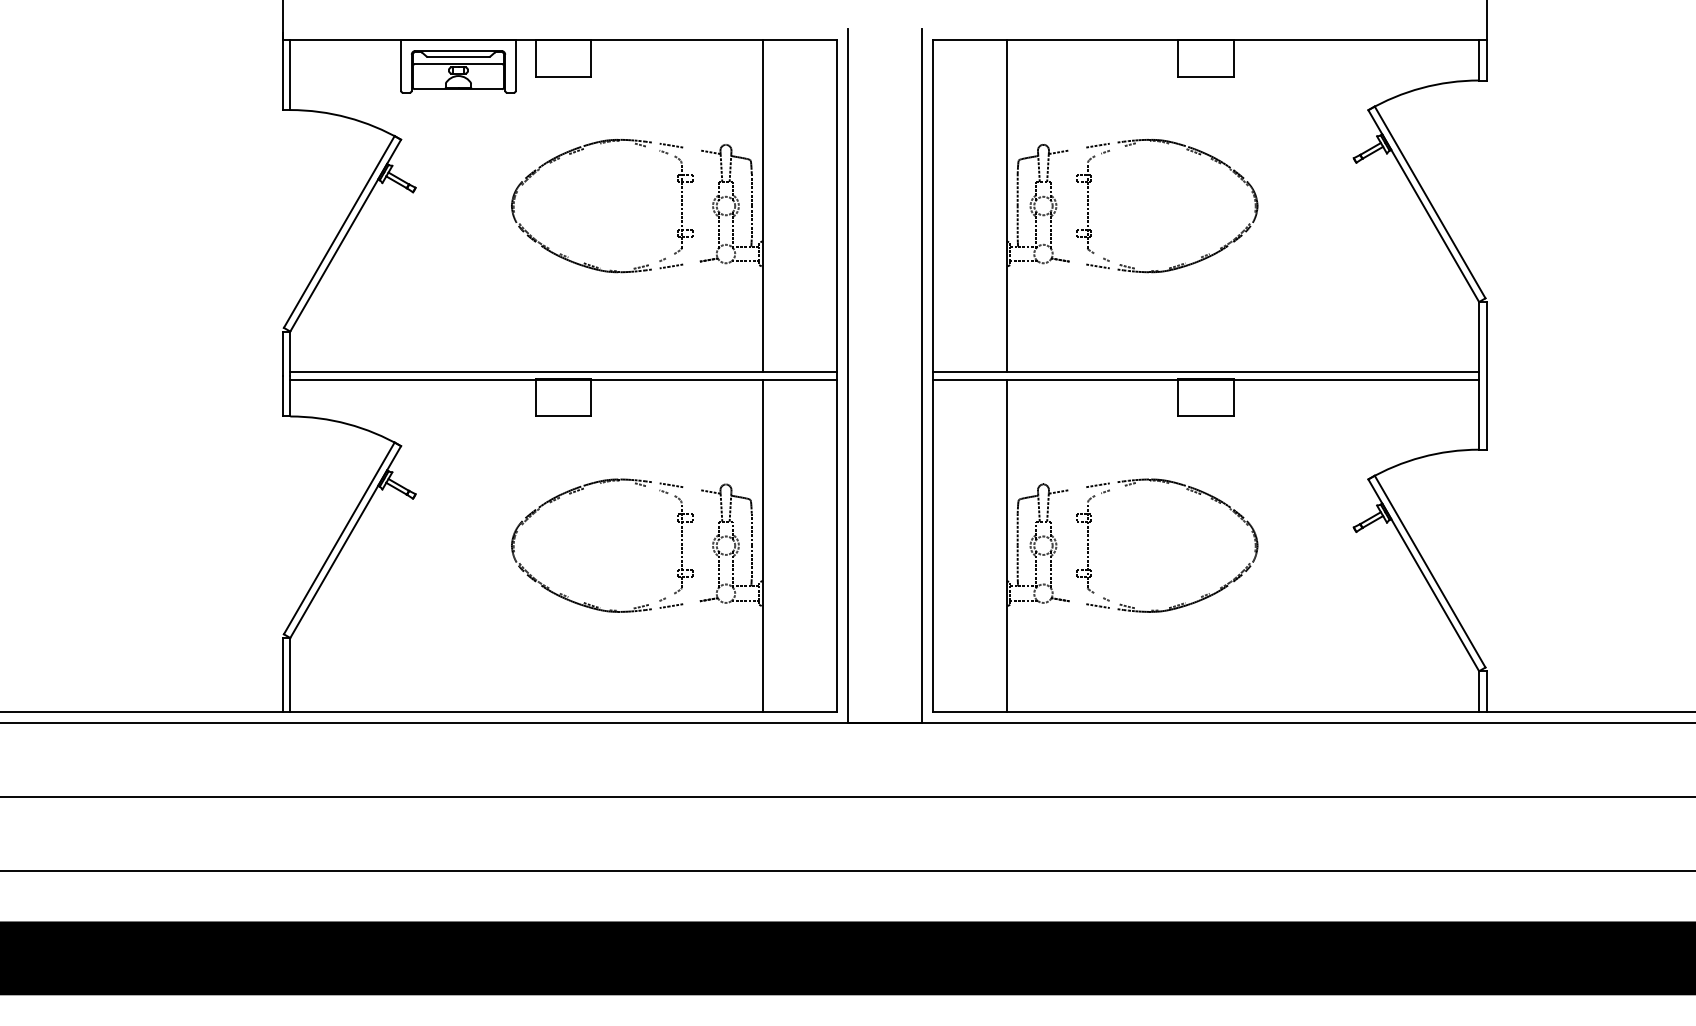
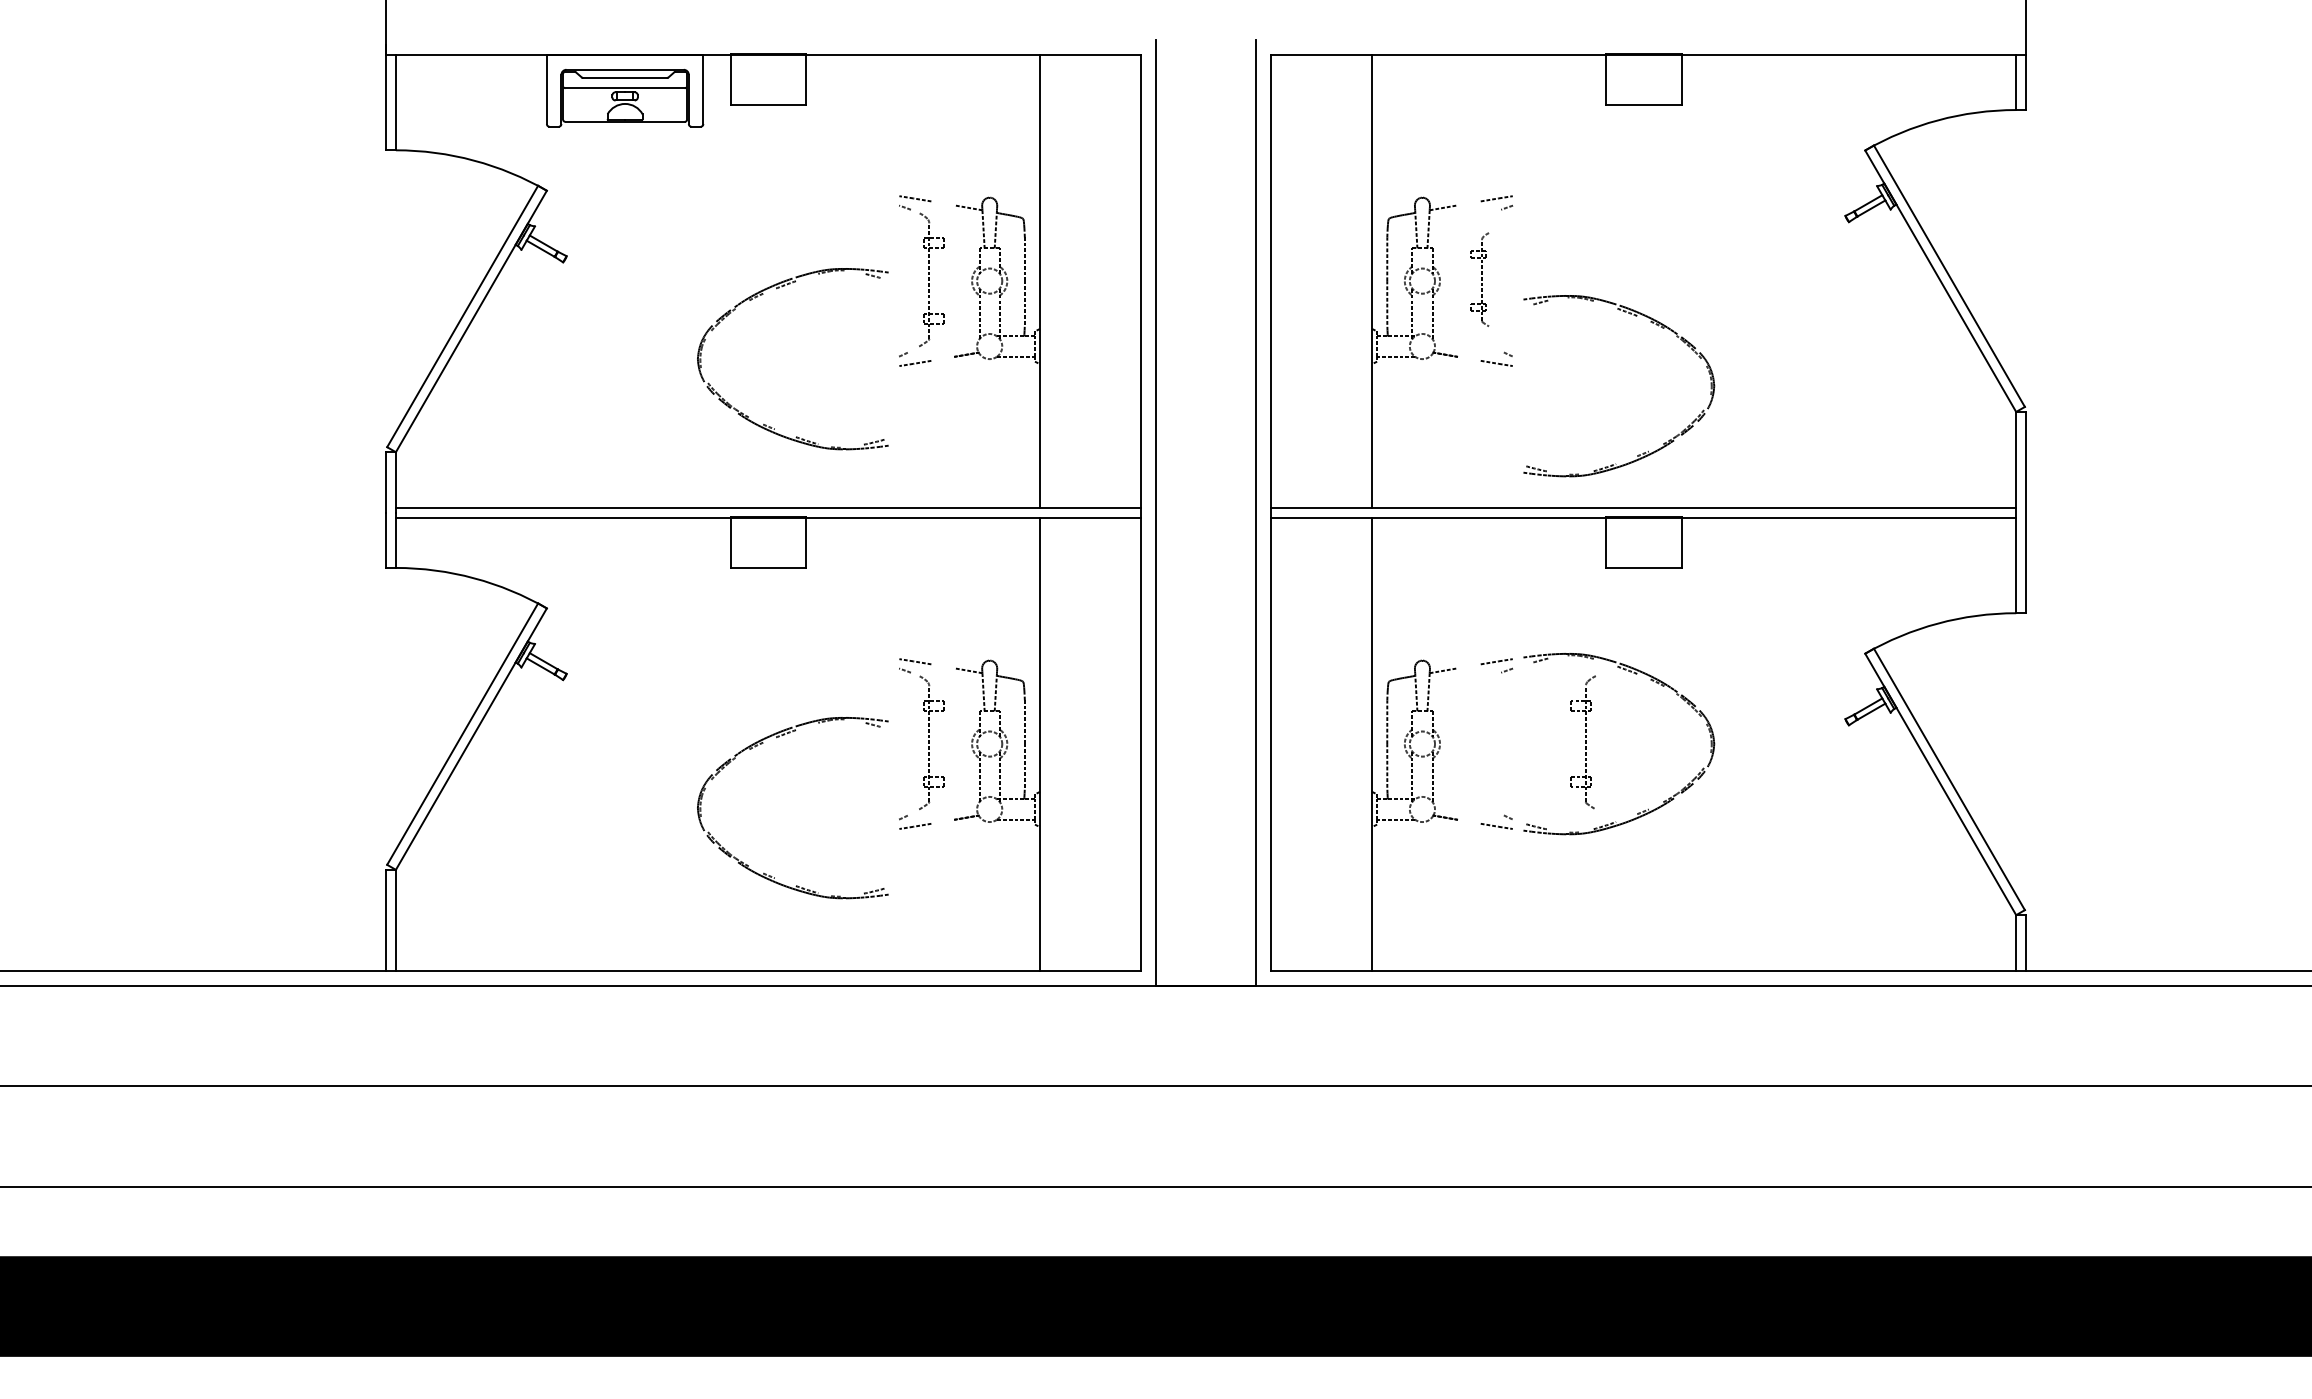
part: (1085, 204) -> (1479, 279), size x0.7
part: (562, 254) -> (766, 424), moved
part: (1205, 254) -> (1643, 452), moved
part: (1085, 544) -> (1582, 742), moved
part: (562, 593) -> (766, 873), moved

